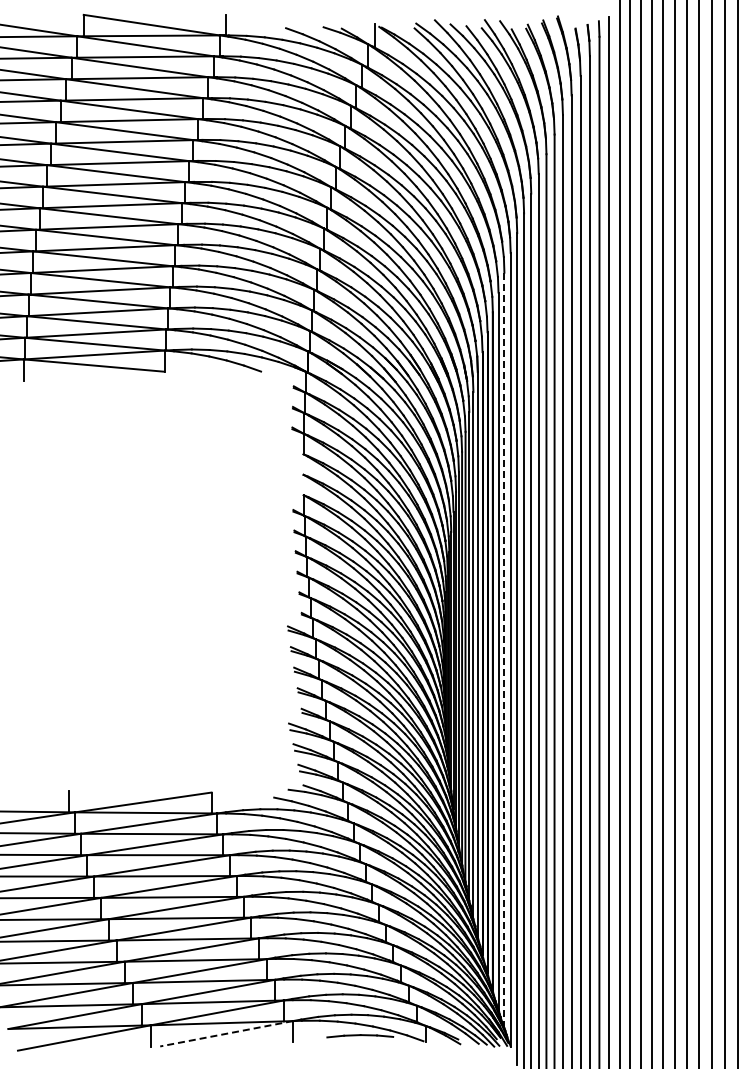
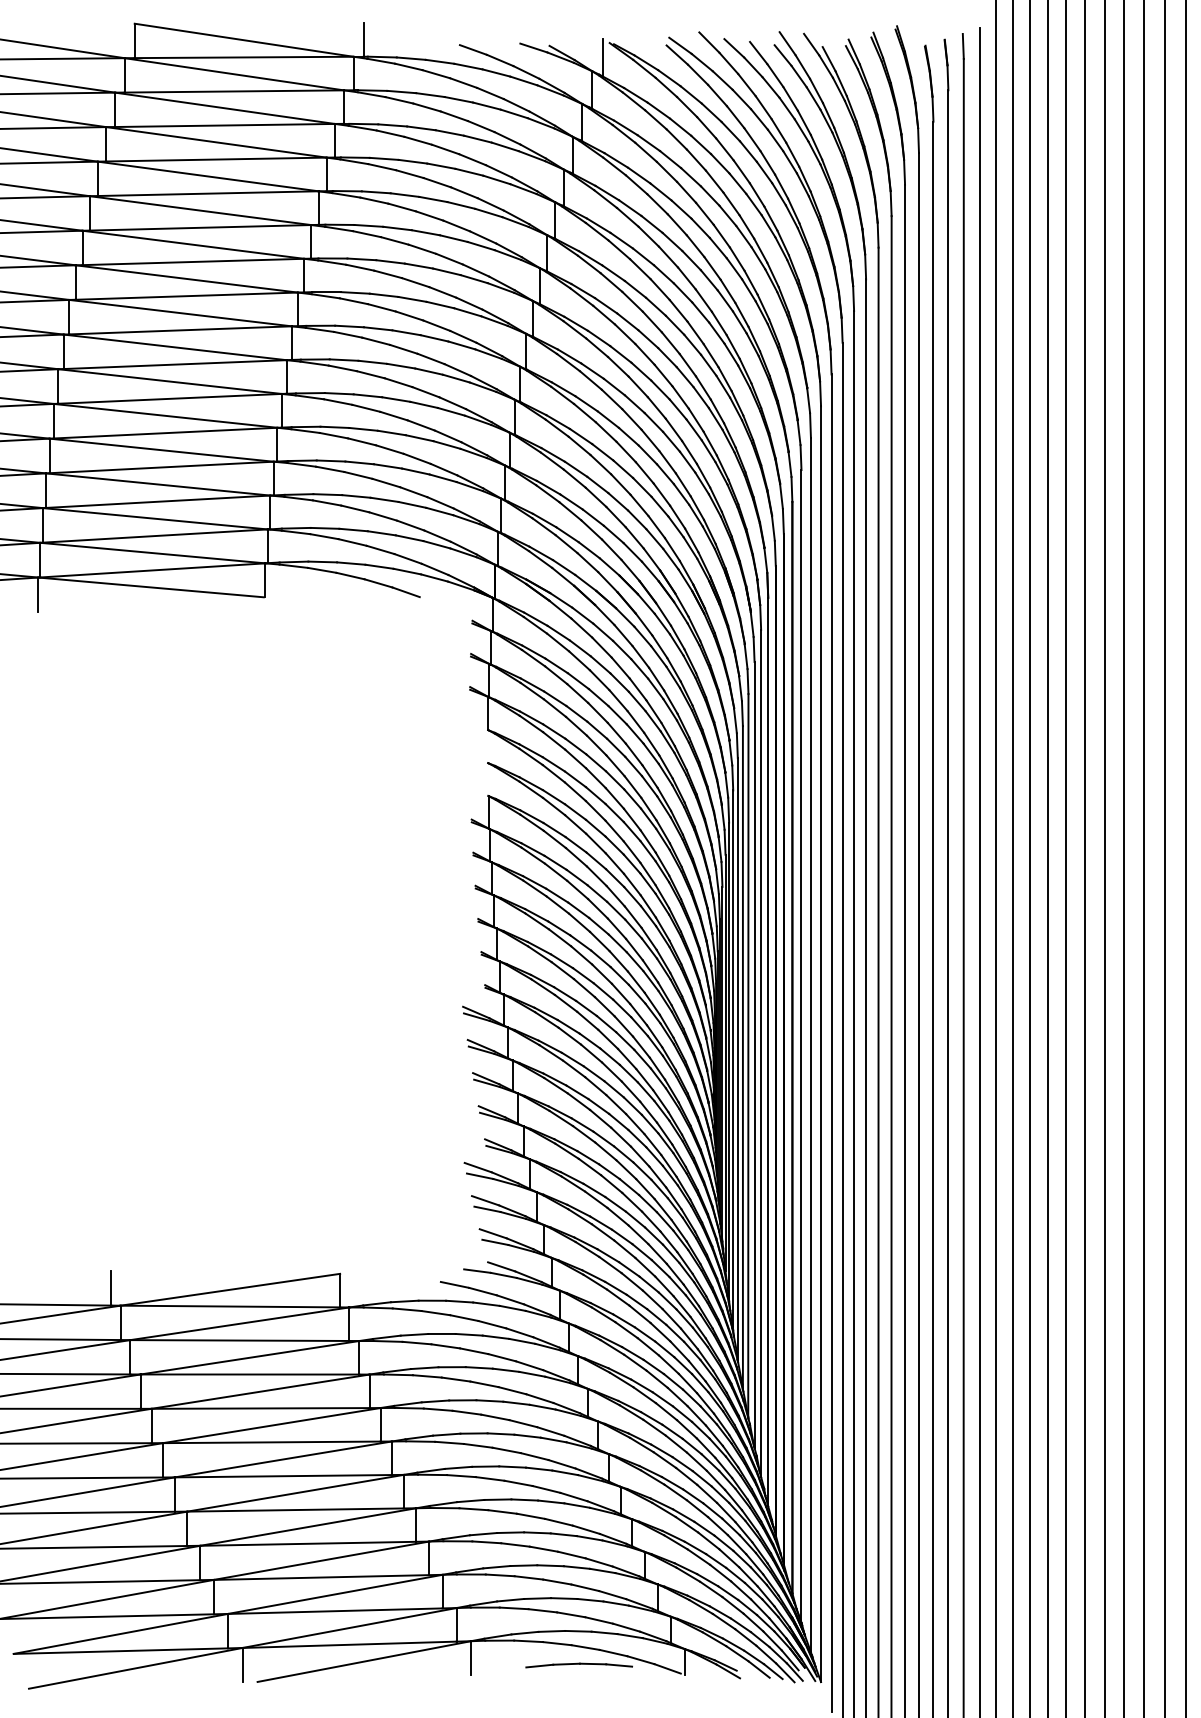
line: (504, 650) -> (811, 1045), dashed -> solid
line: (226, 1033) -> (364, 1661), dashed -> solid

